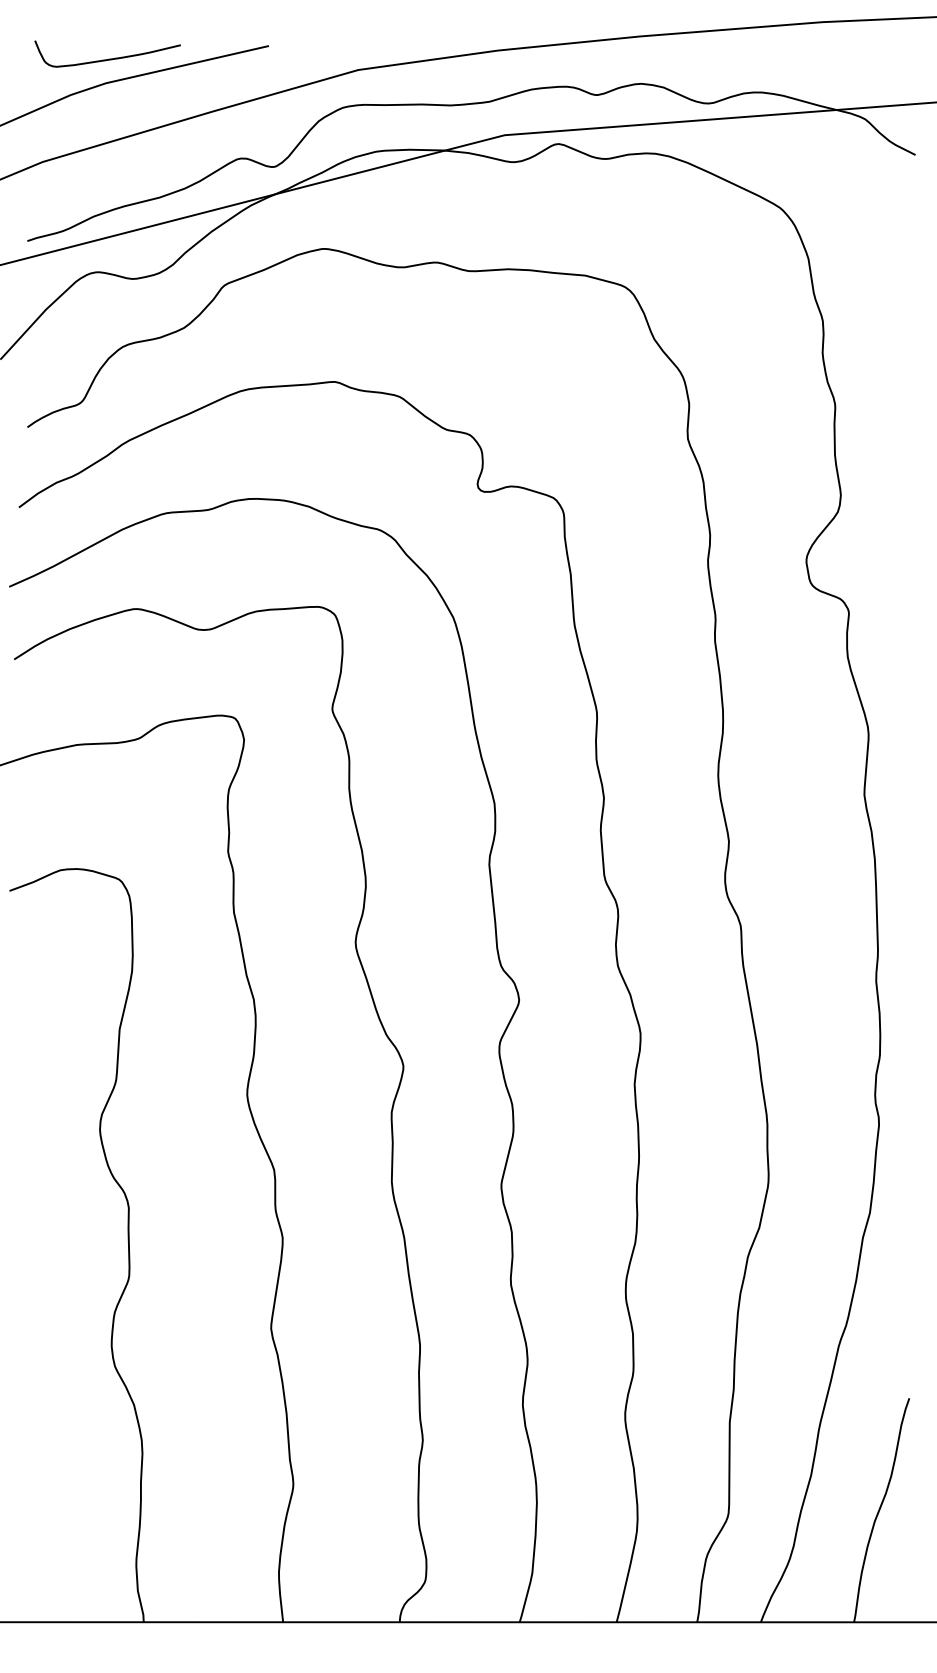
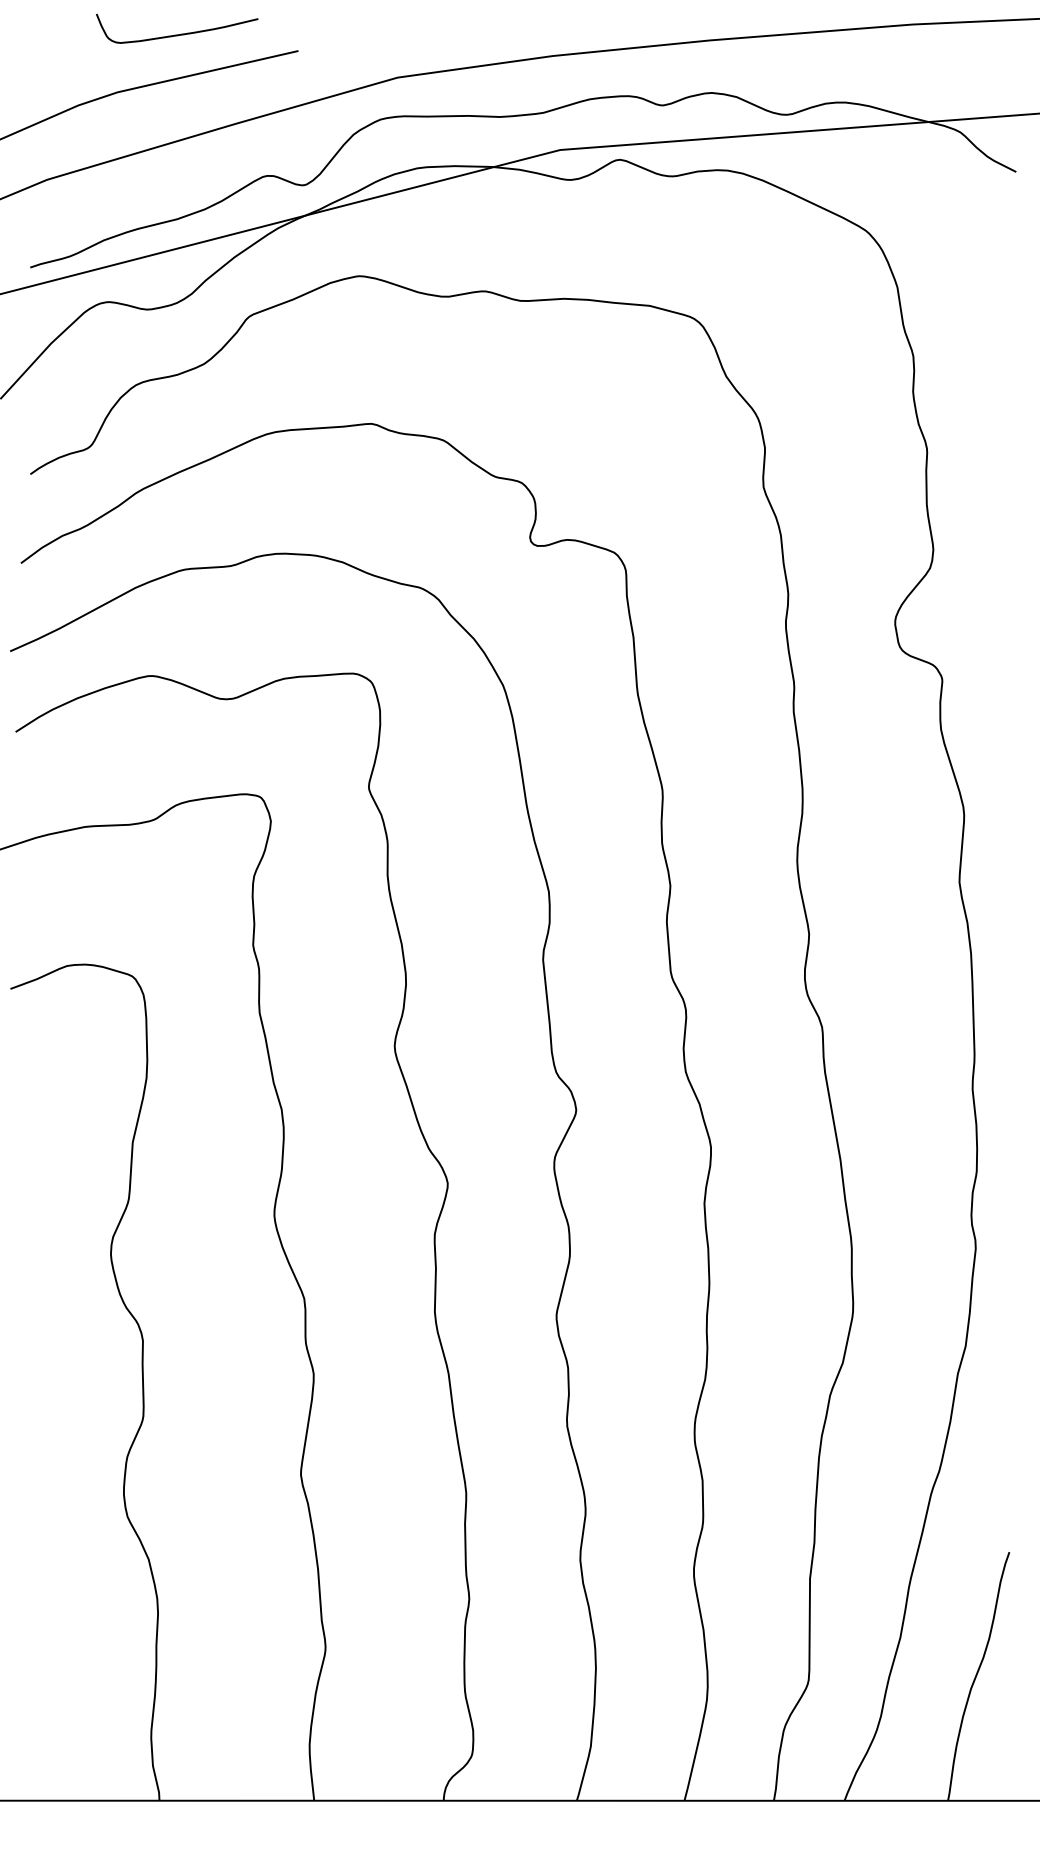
curve: (108, 58) -> (178, 33), moved

